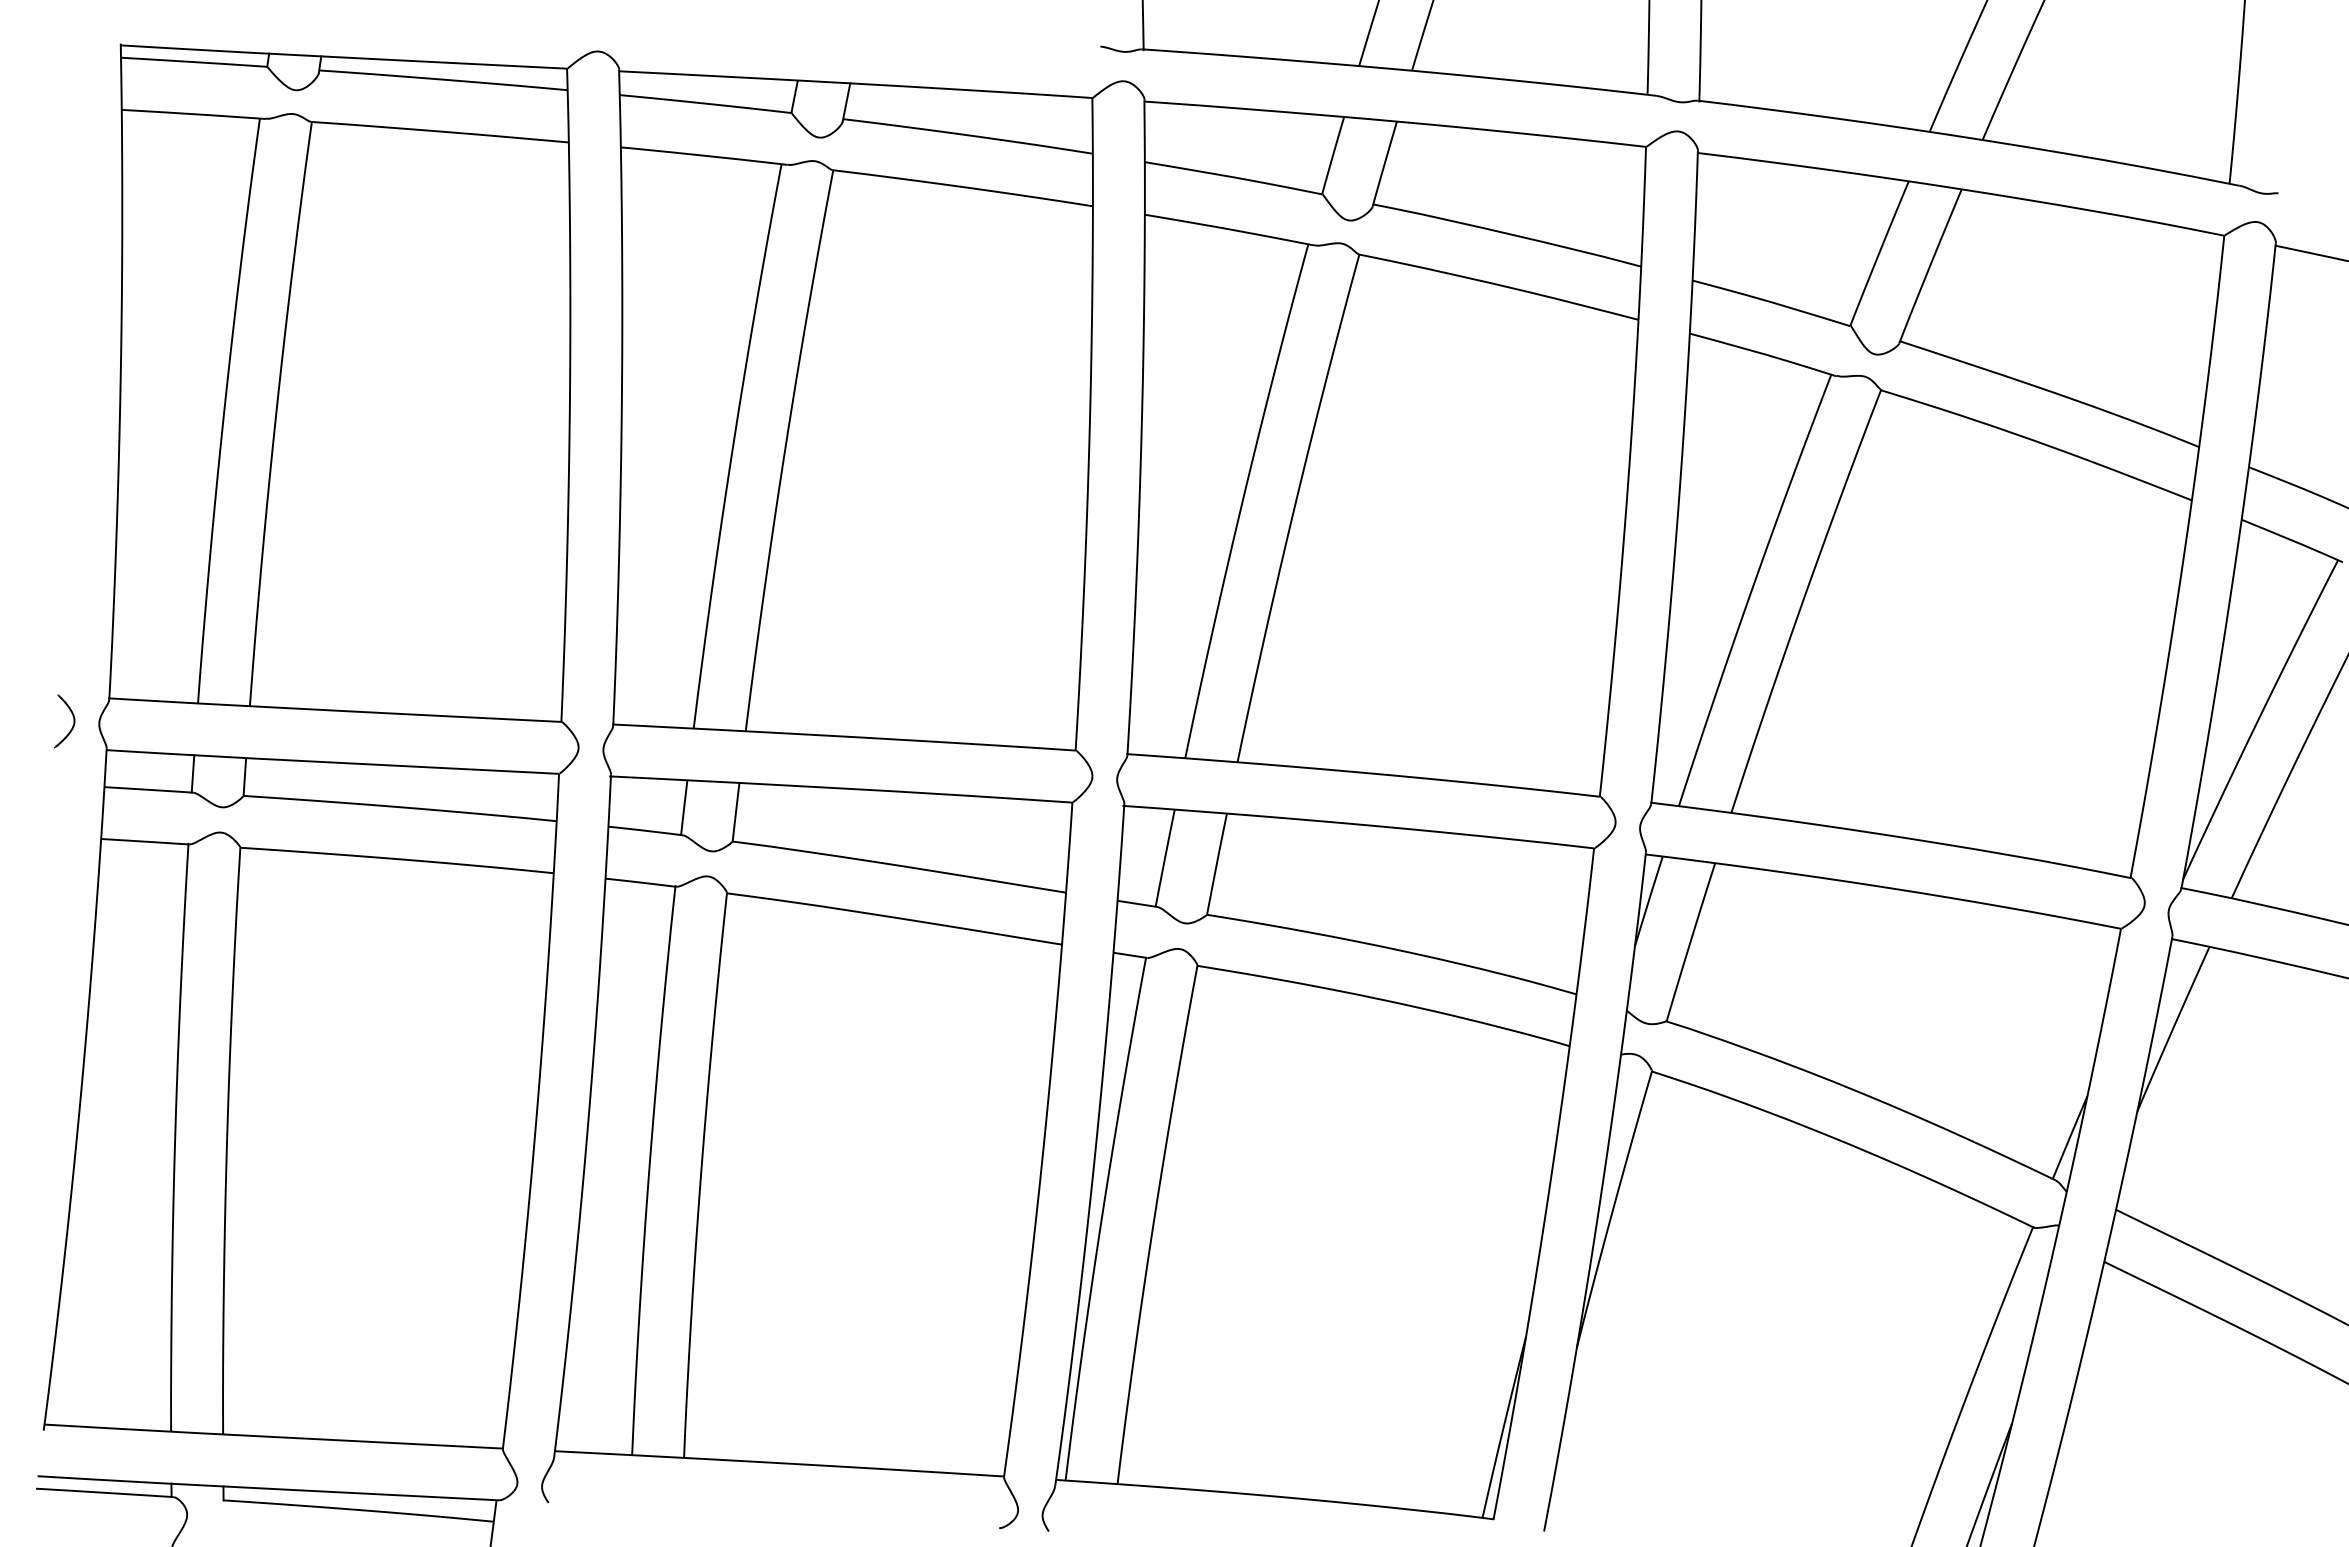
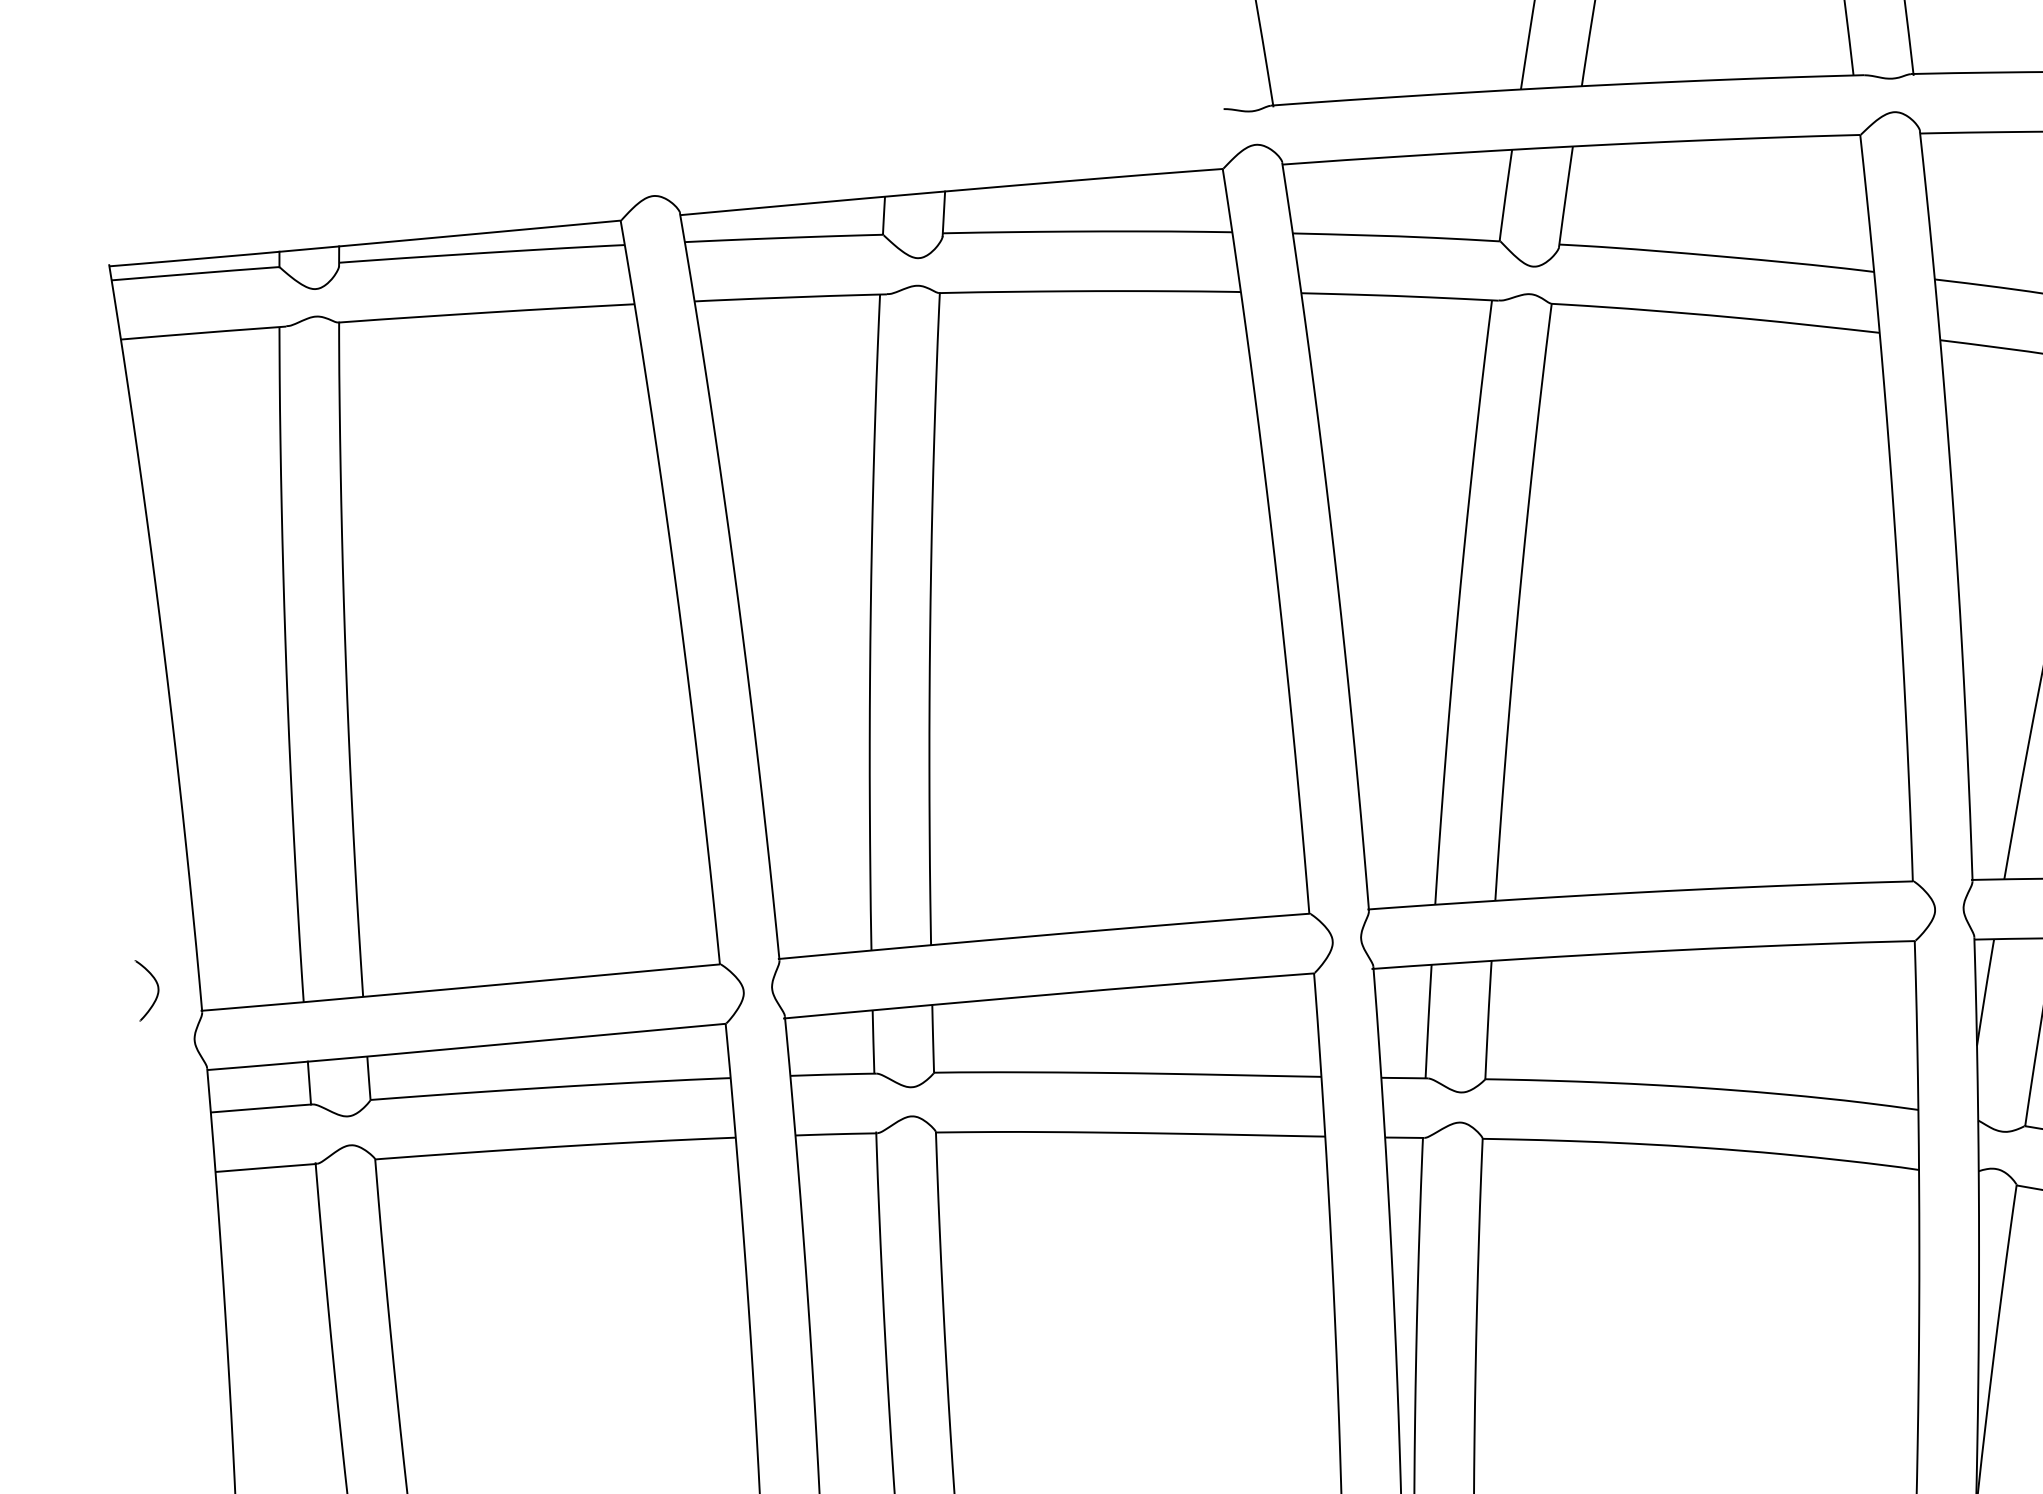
curve: (72, 725) -> (156, 992), moved

